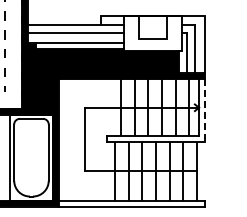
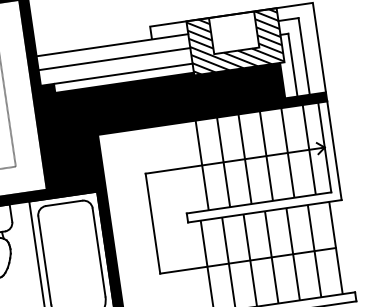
hatch: (152, 33) -> (234, 41), added
line: (204, 111) -> (334, 152), dashed -> solid

